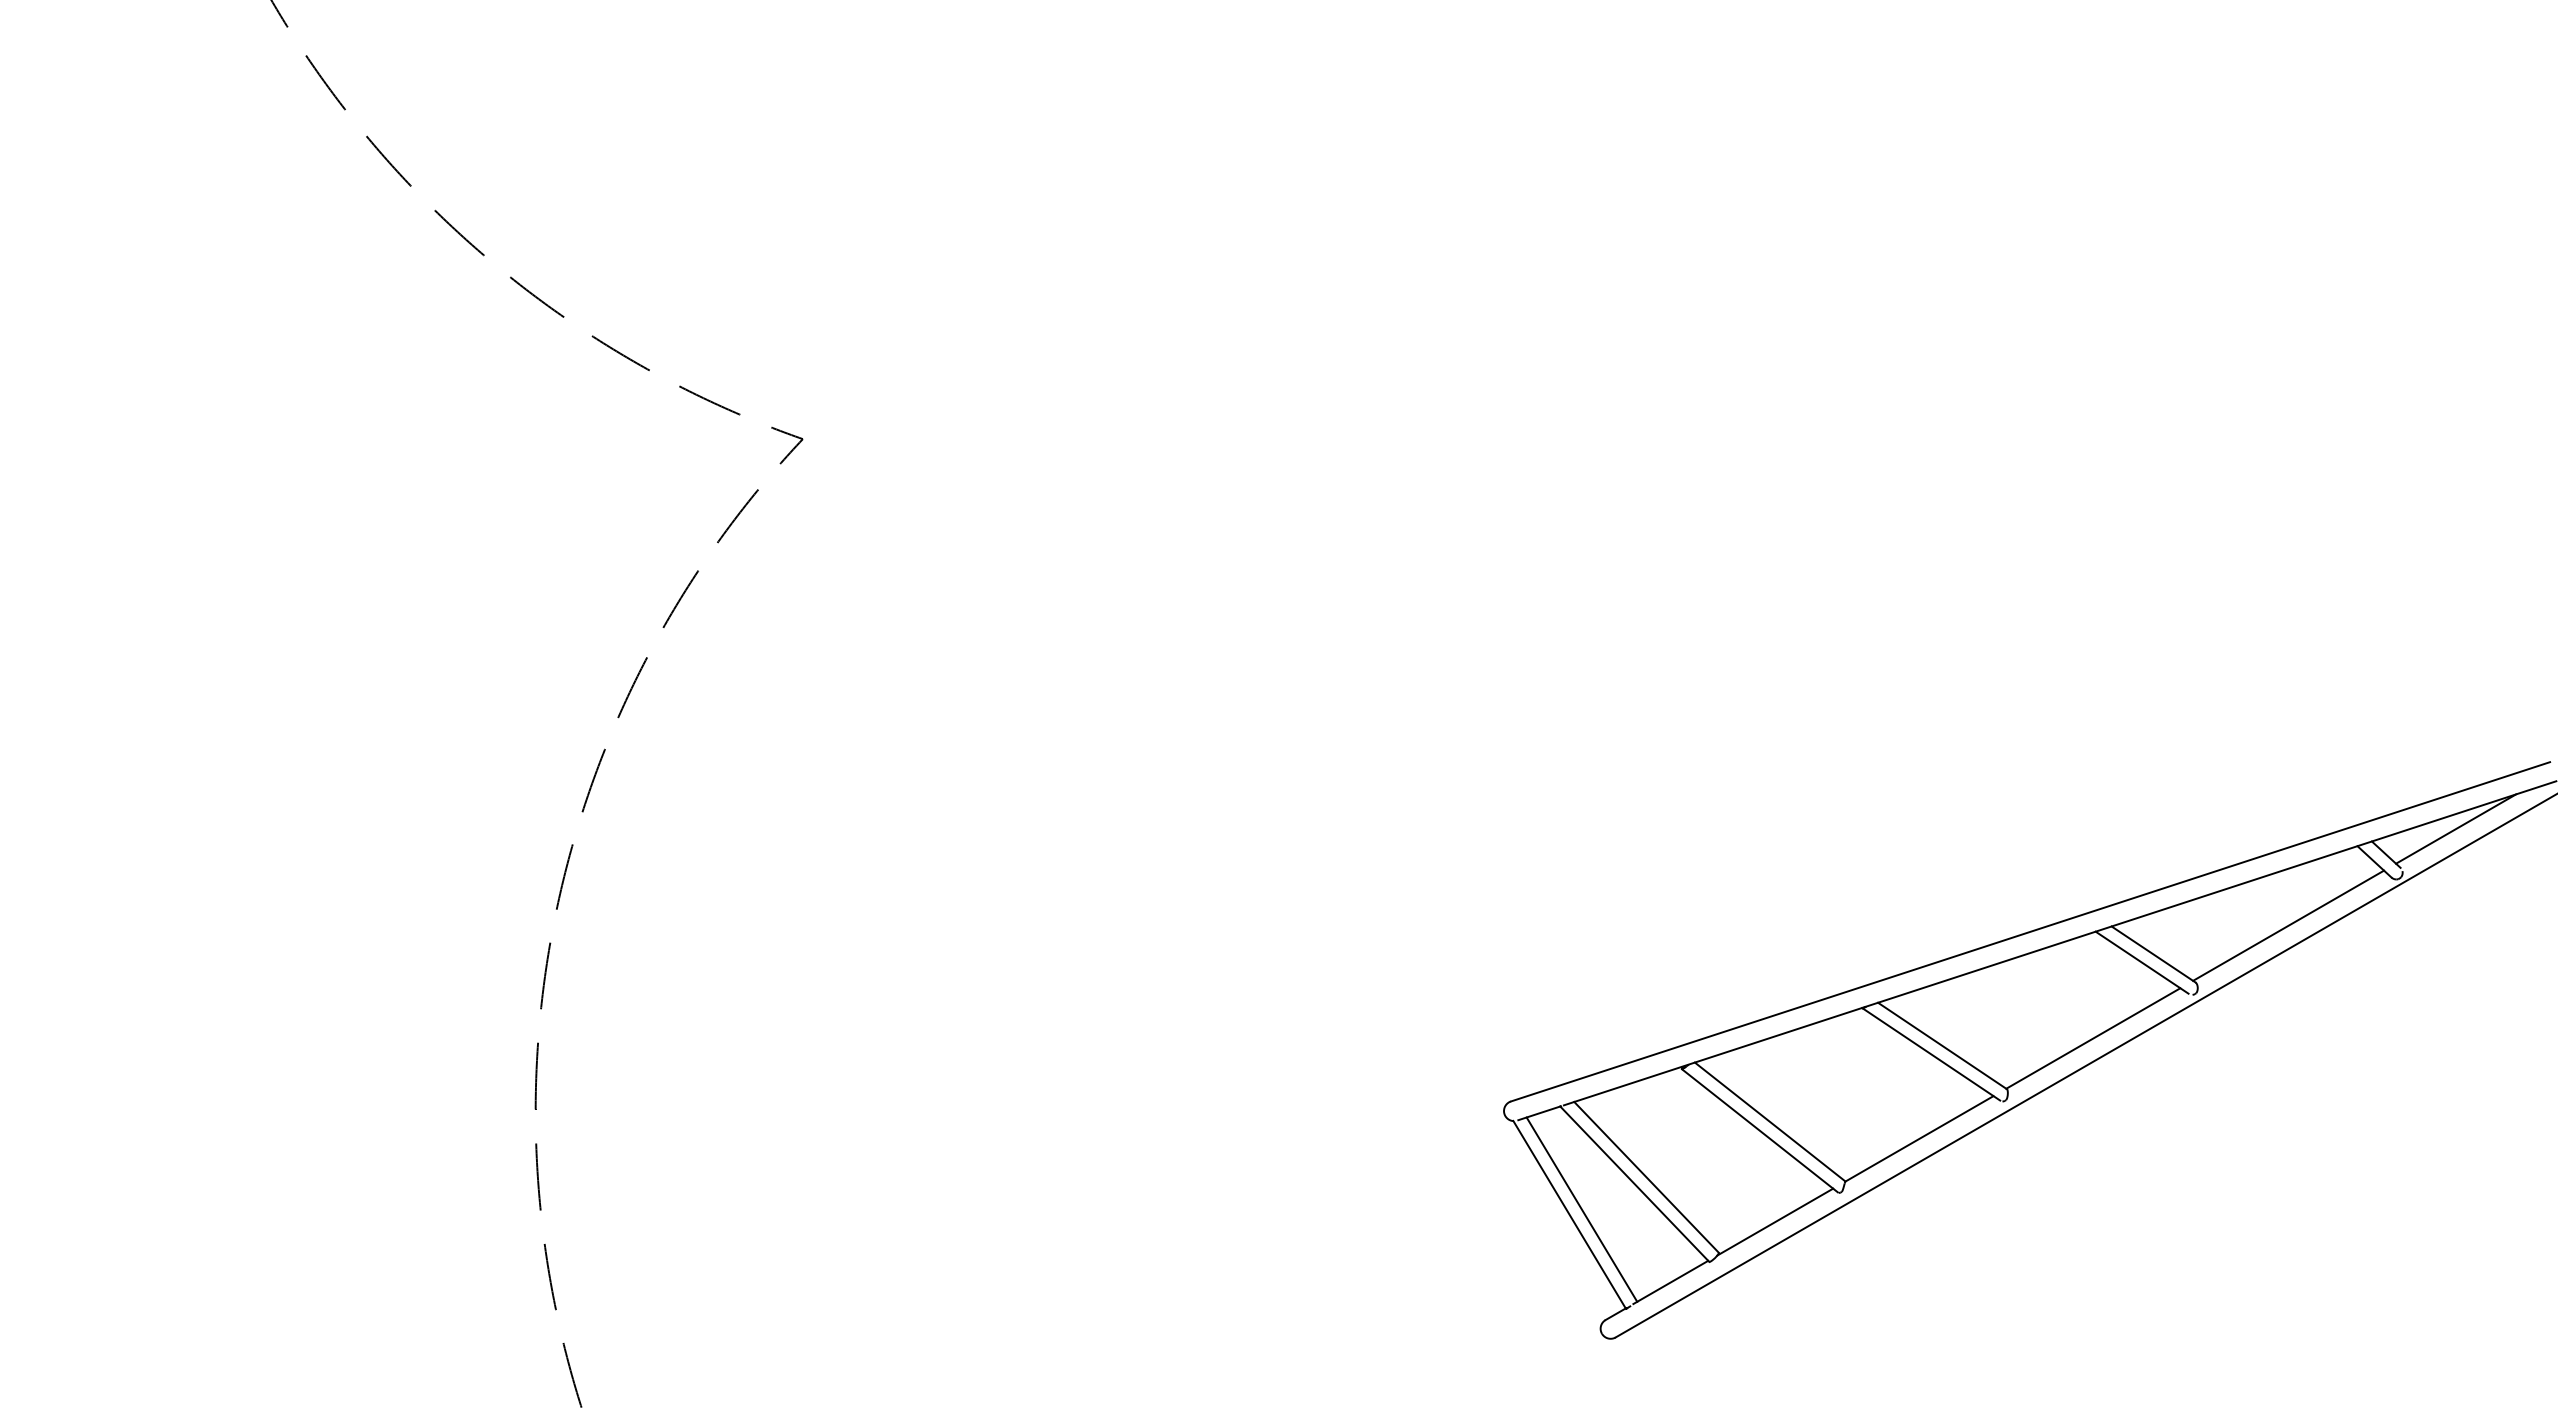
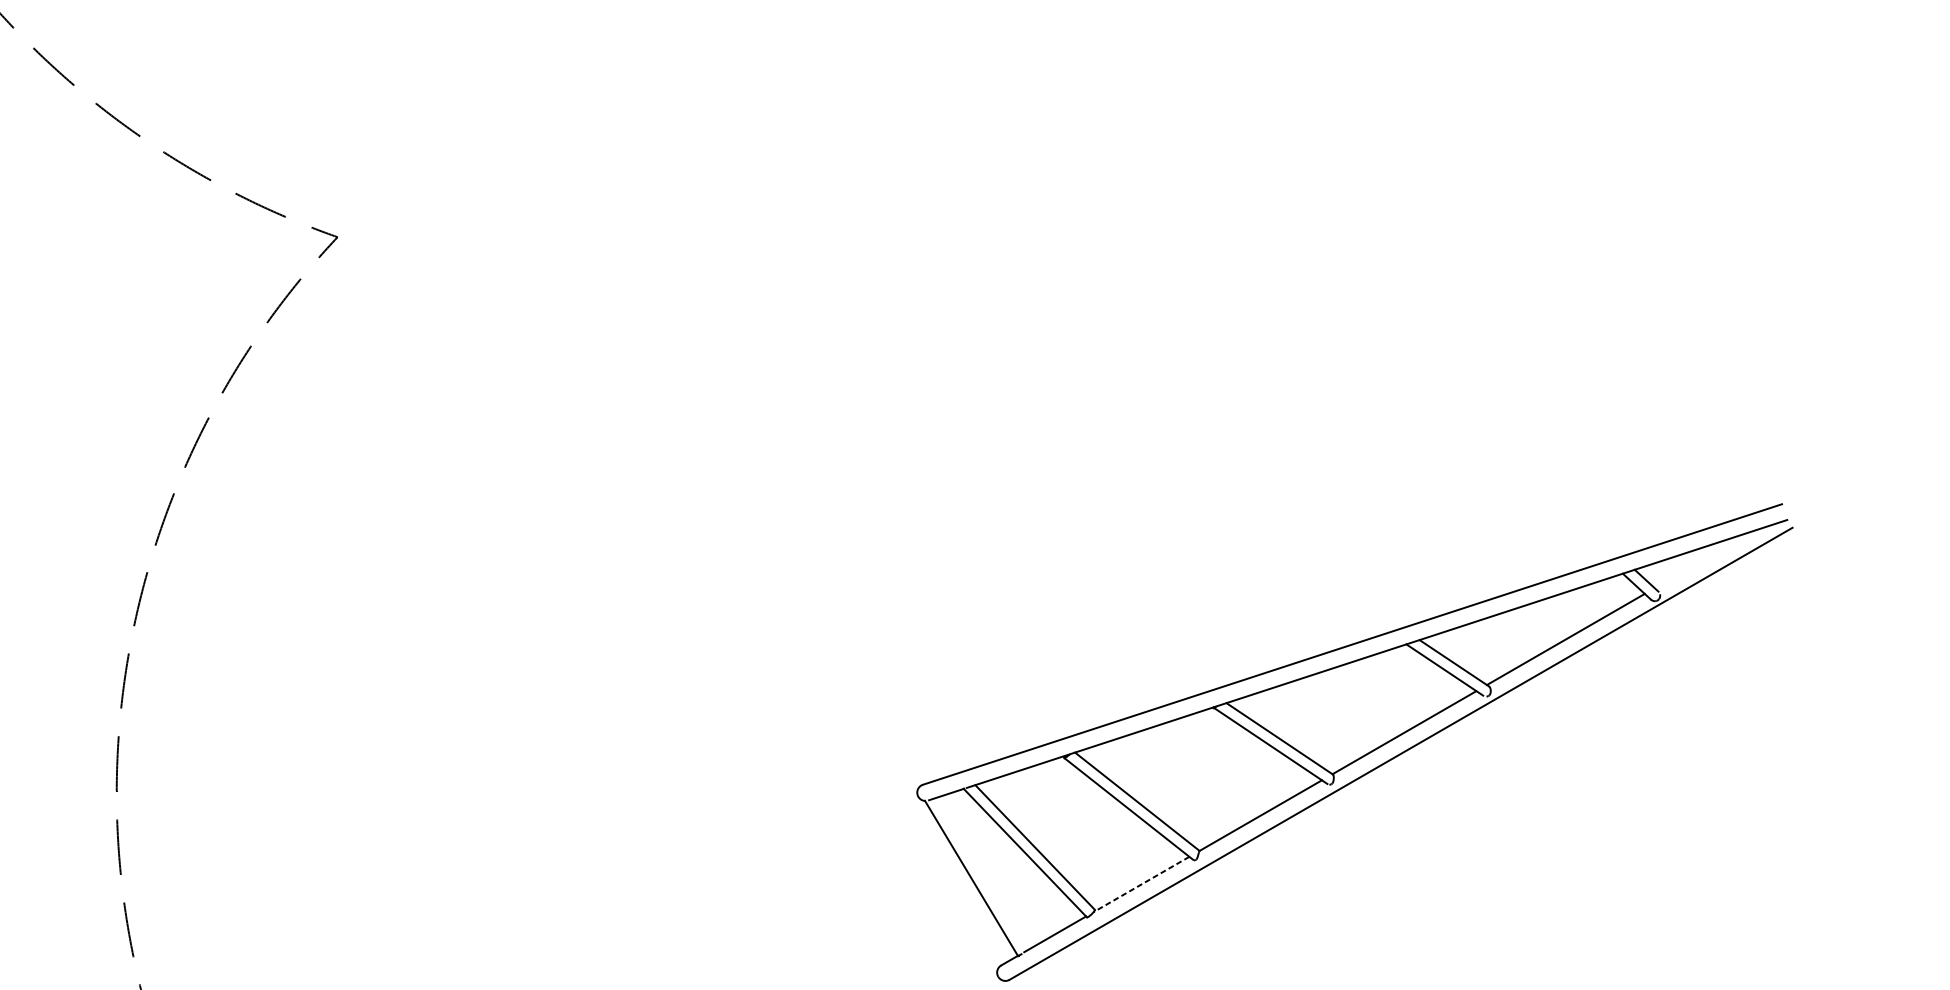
line: (2456, 828) -> (1704, 559), removed
line: (1581, 1209) -> (981, 874), removed
line: (1775, 1222) -> (1141, 884), solid -> dashed

